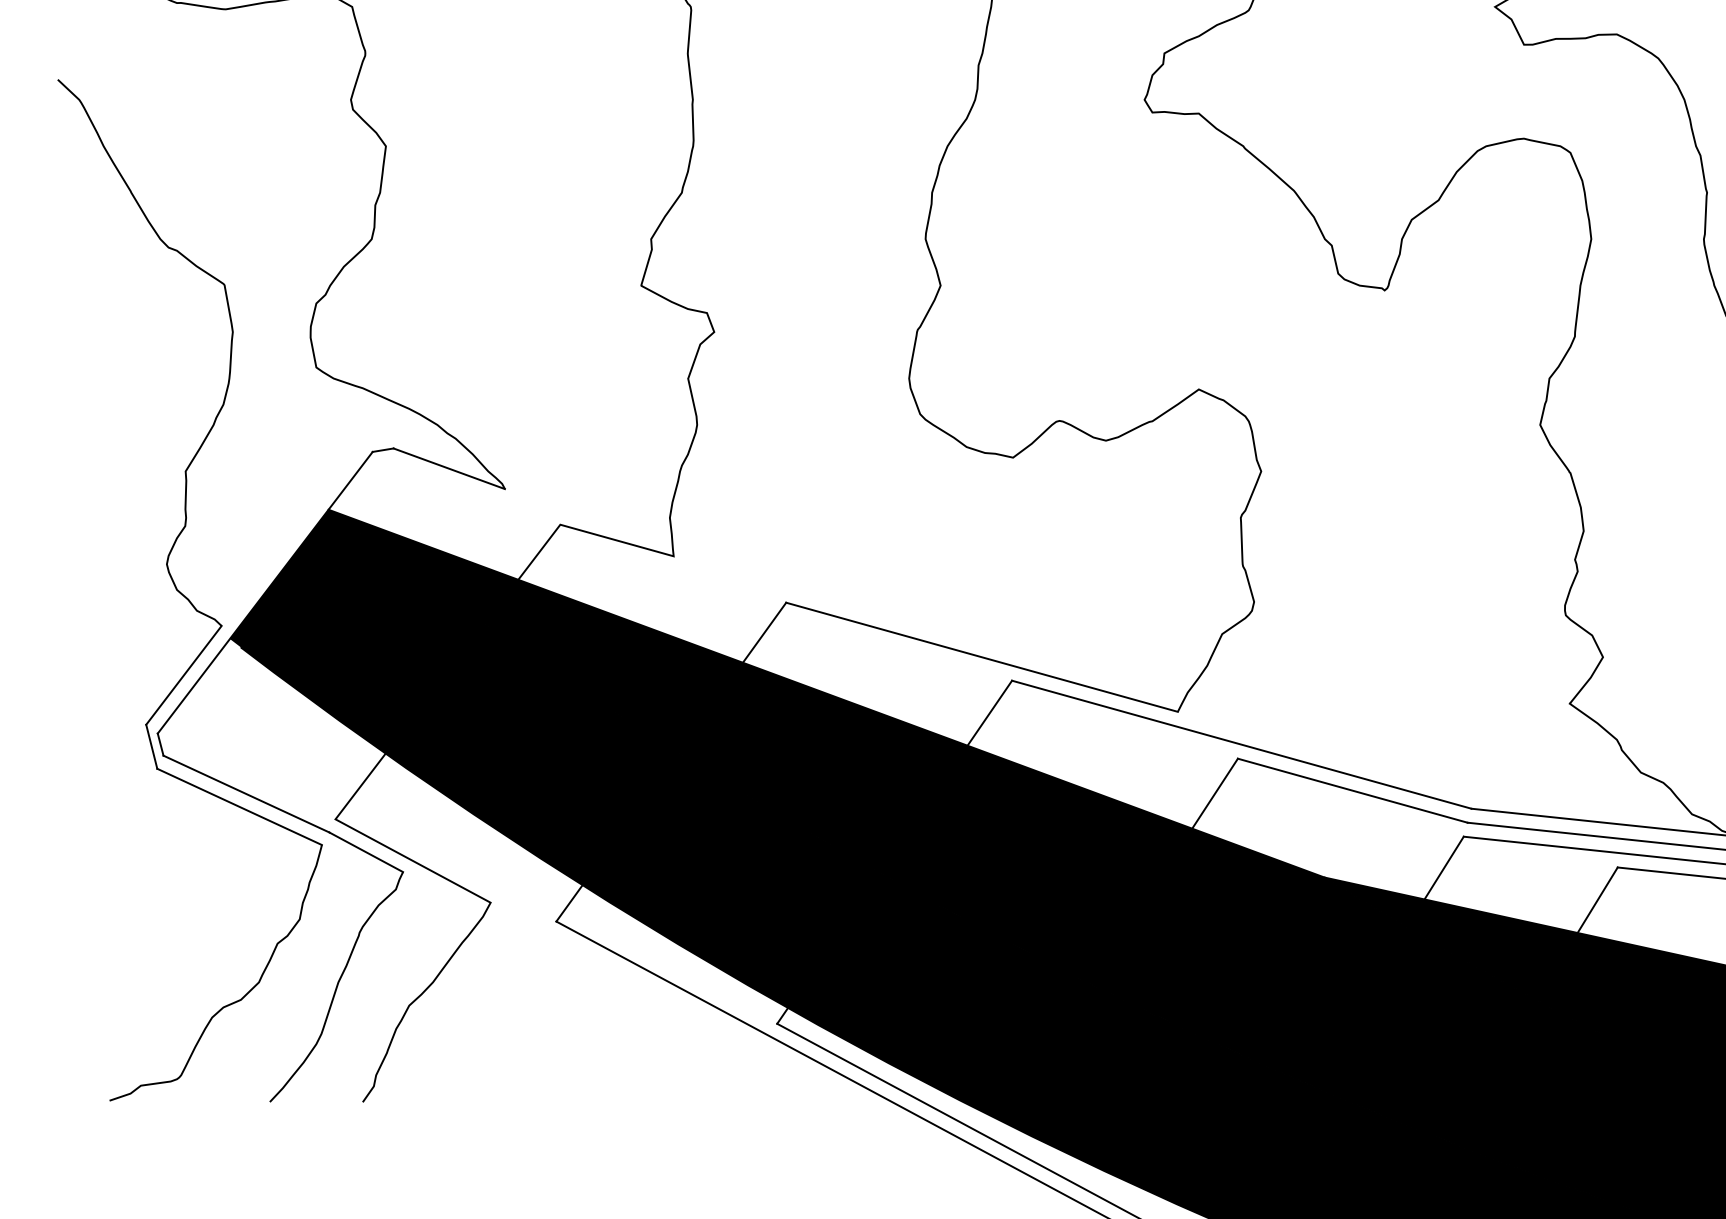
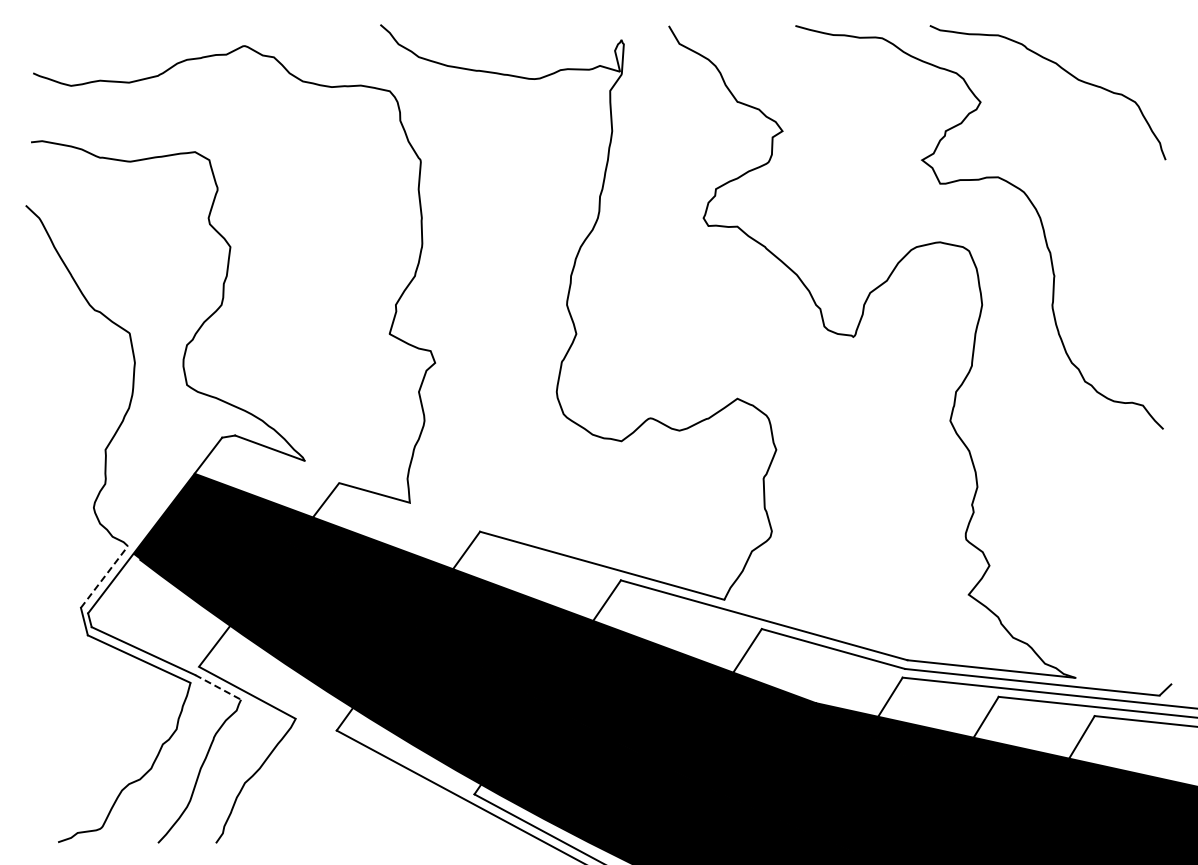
line: (184, 676) -> (104, 577), solid -> dashed
line: (366, 852) -> (218, 687), solid -> dashed

